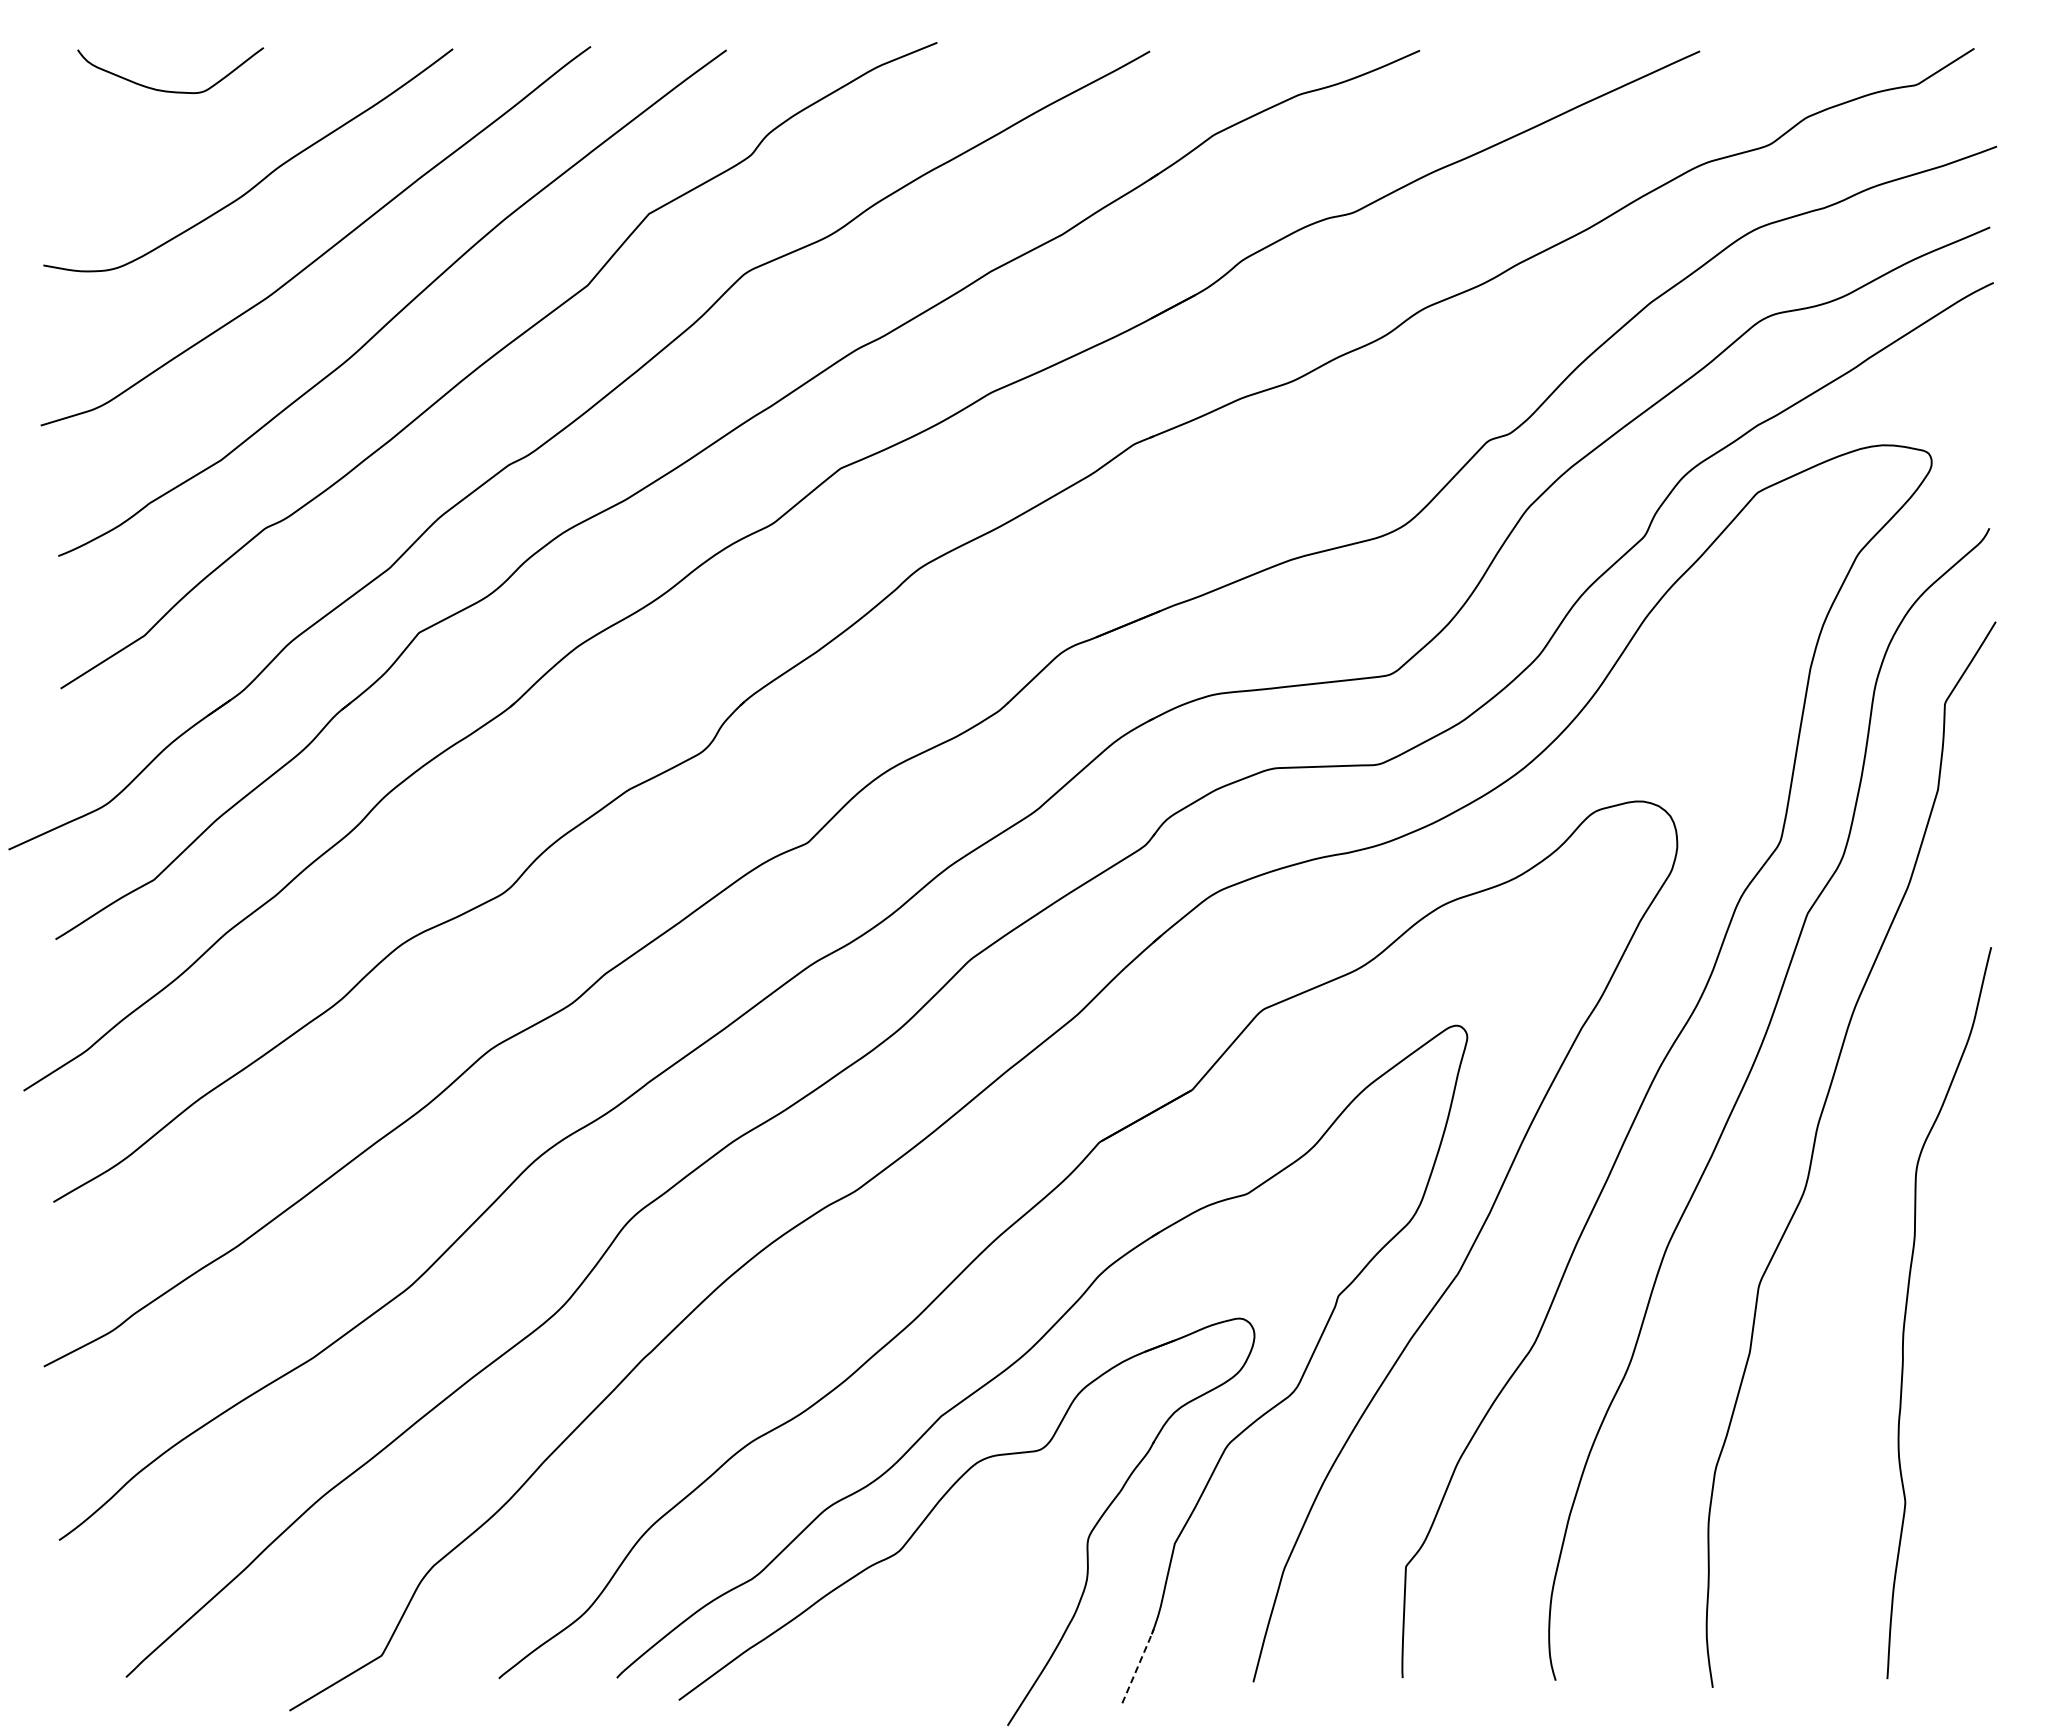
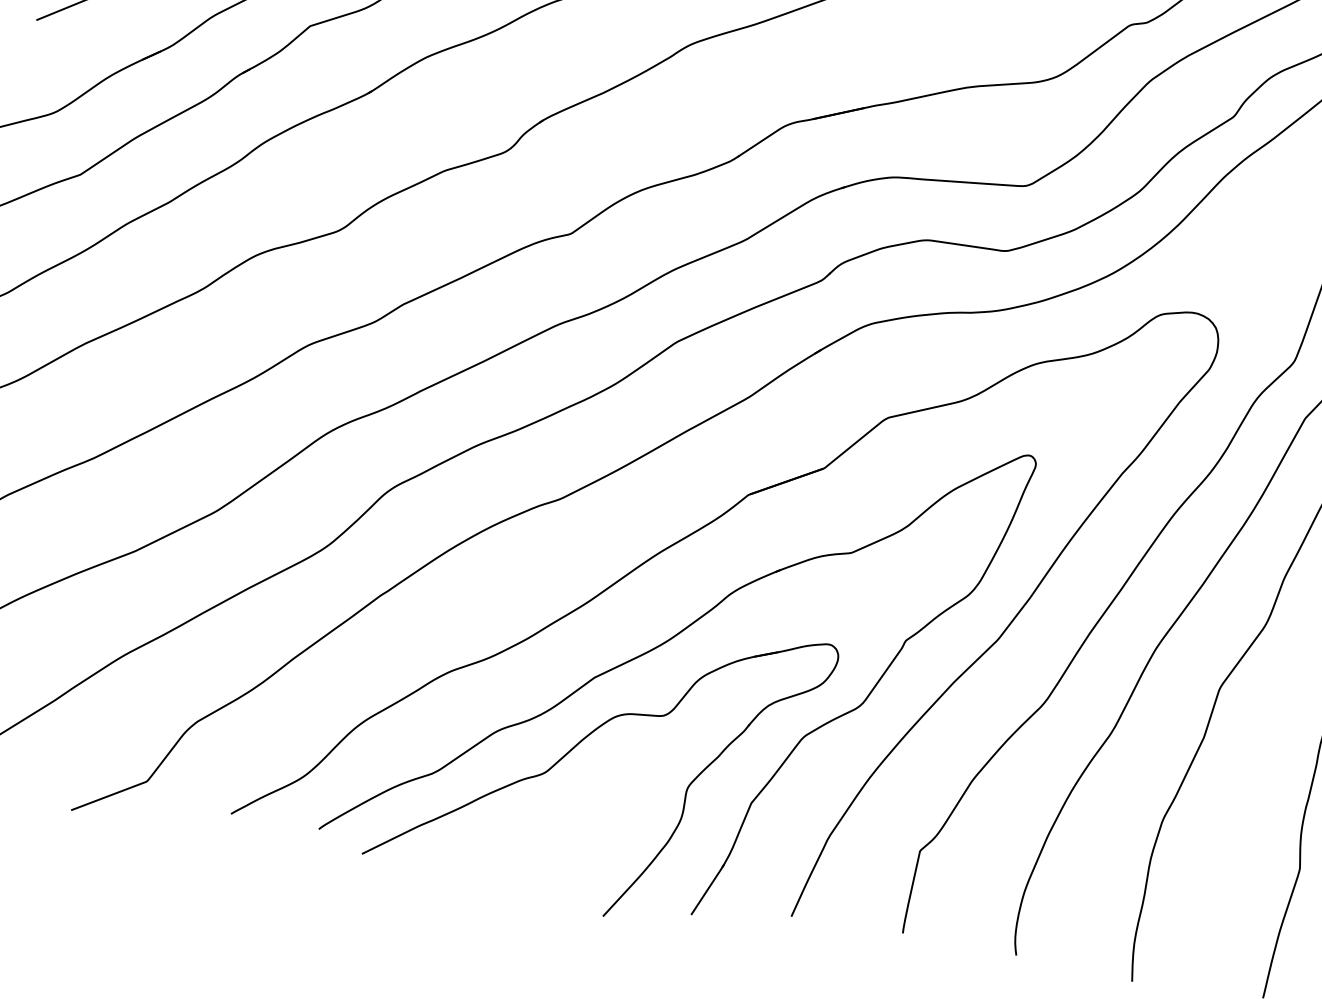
line: (1138, 1664) -> (708, 888), dashed -> solid

